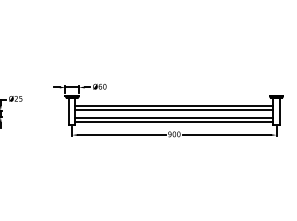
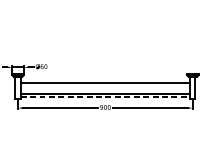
line: (174, 110) -> (105, 87), removed
line: (174, 122) -> (105, 97), solid -> dashed

